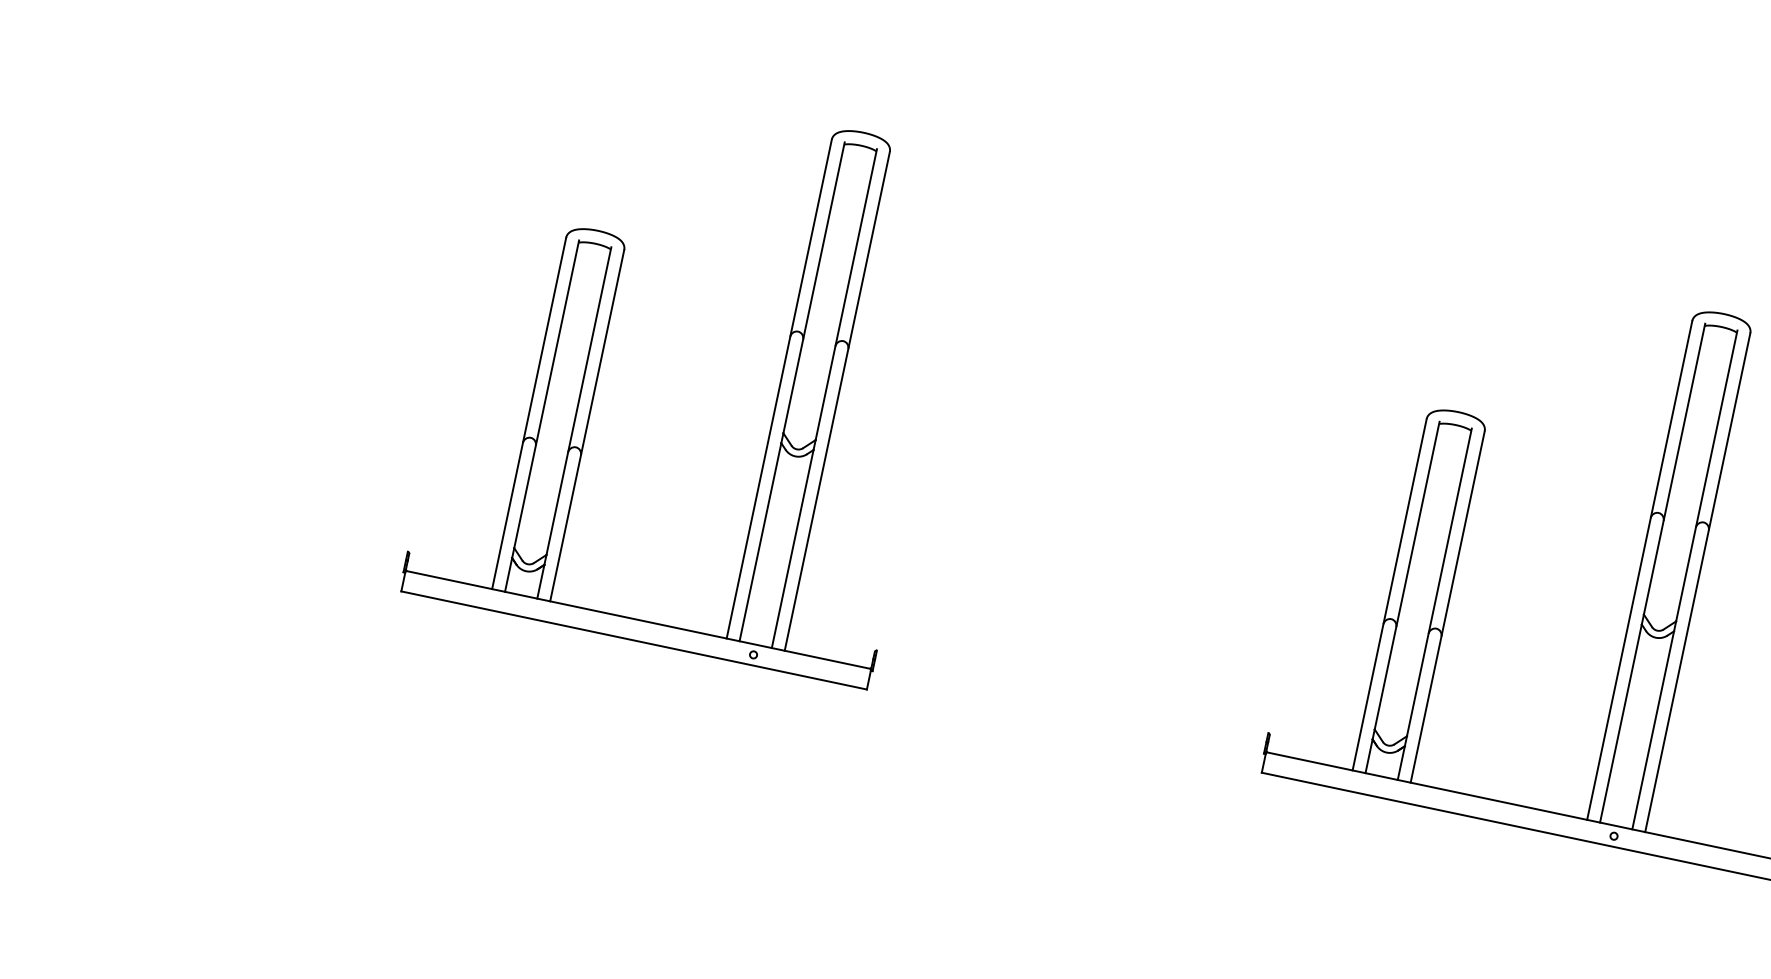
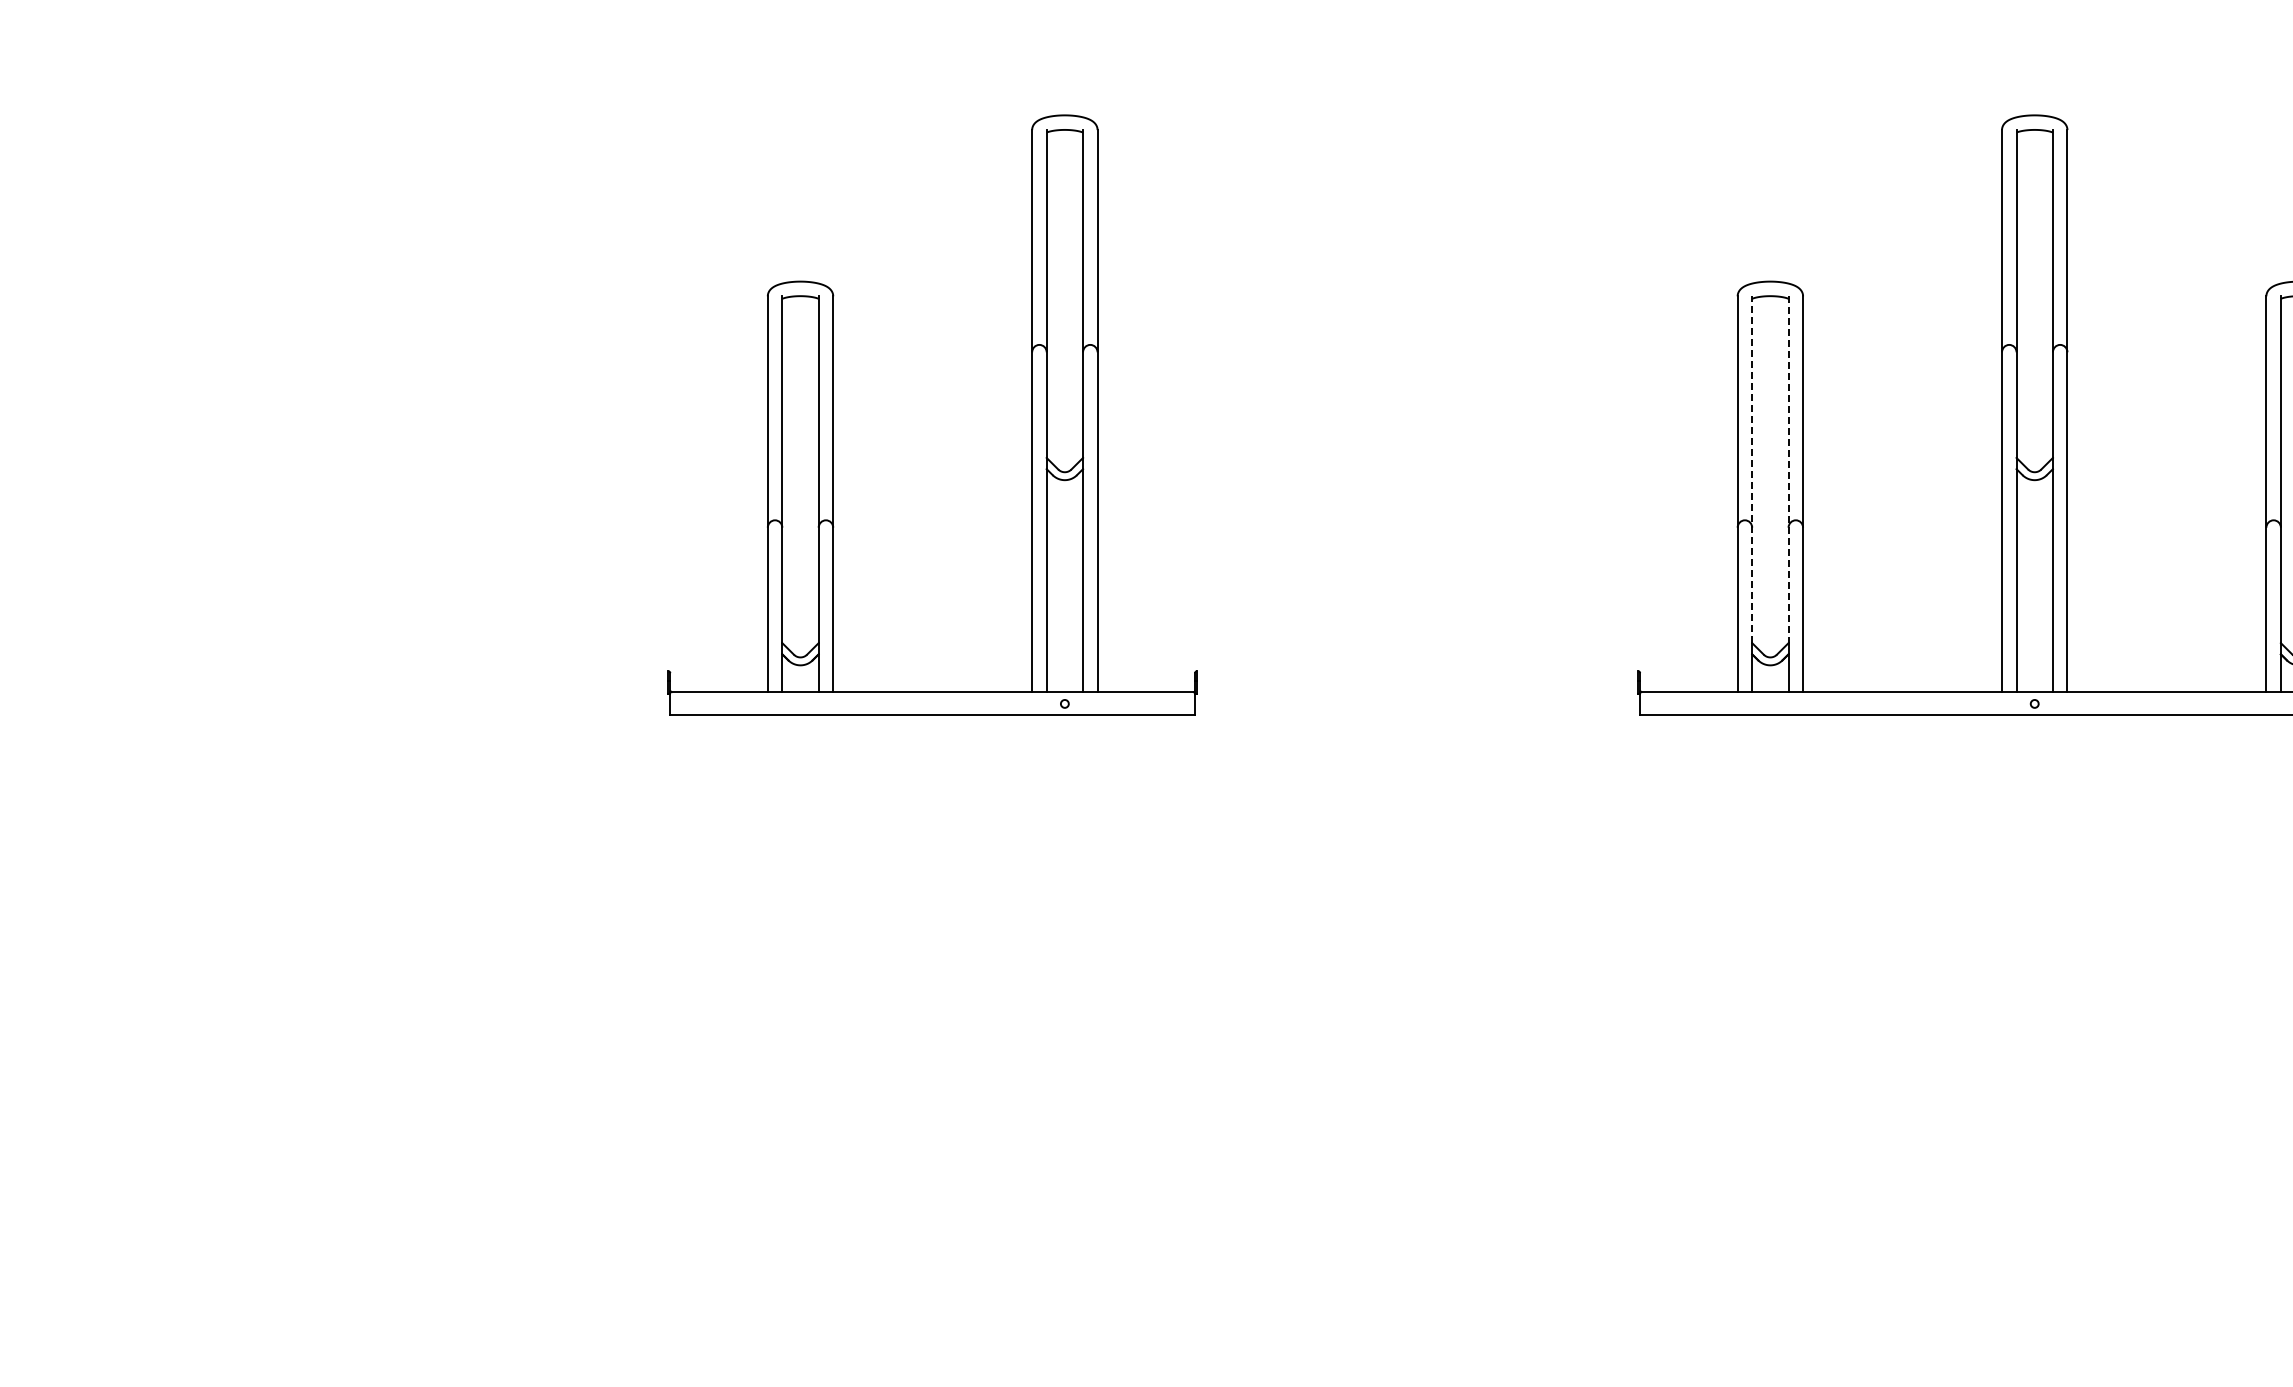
line: (1407, 575) -> (1752, 469), solid -> dashed
line: (1439, 583) -> (1788, 470), solid -> dashed

